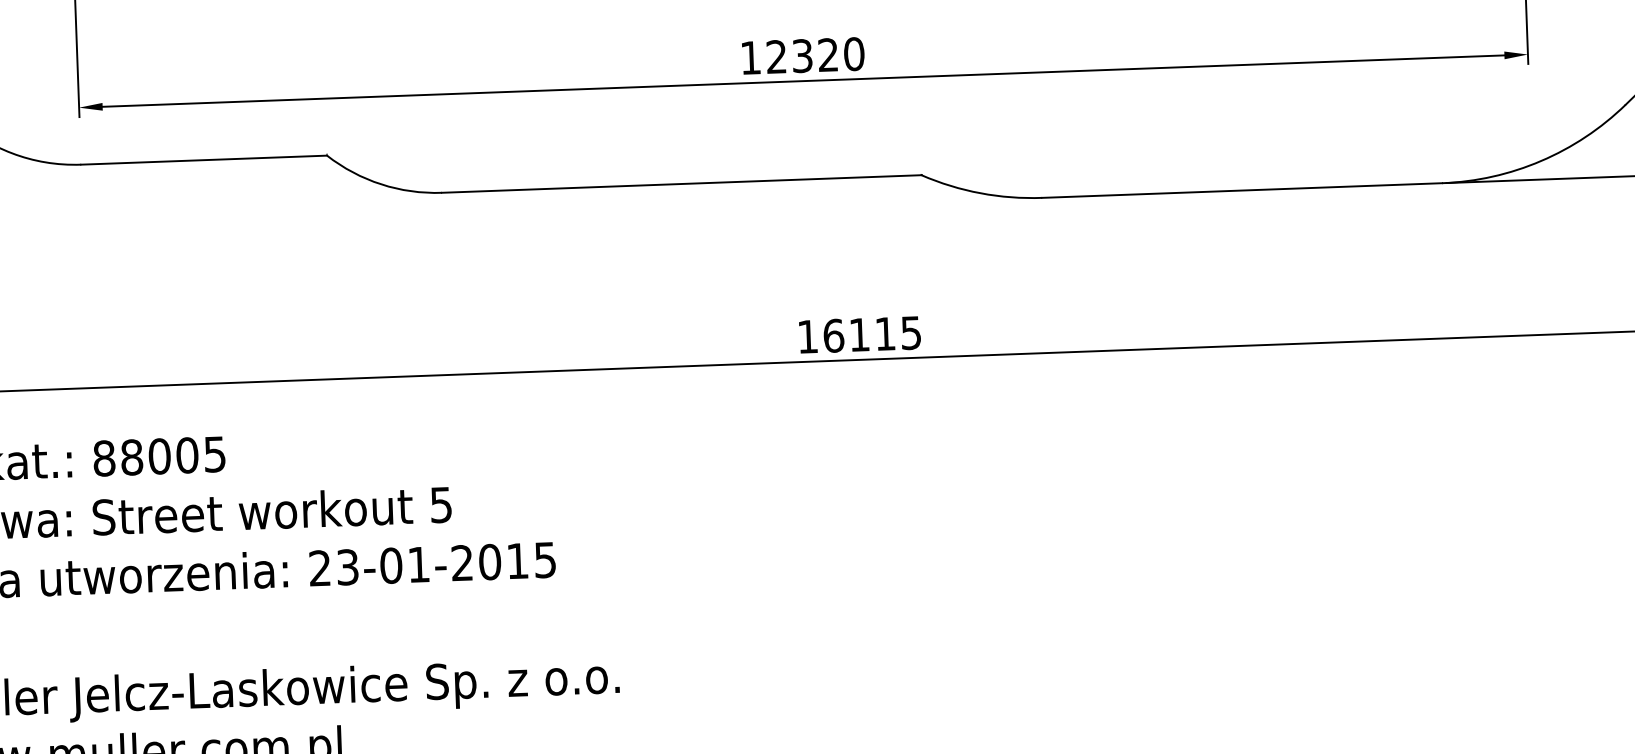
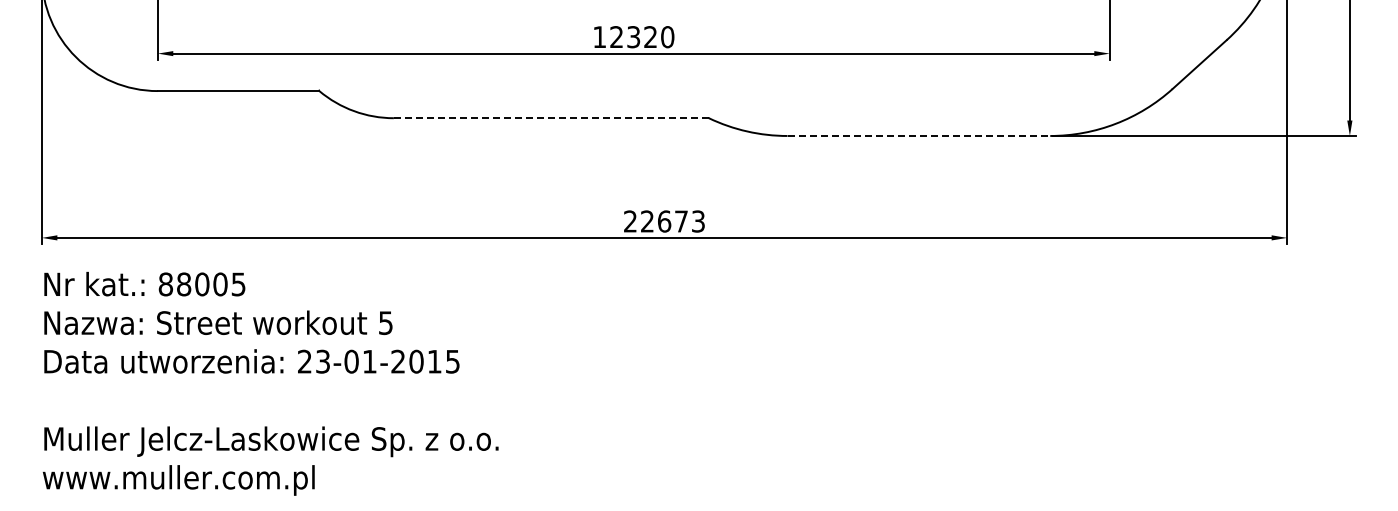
line: (681, 184) -> (551, 118), solid -> dashed
line: (1242, 189) -> (919, 135), solid -> dashed
text: (859, 334) -> (664, 221), 16115 -> 22673

